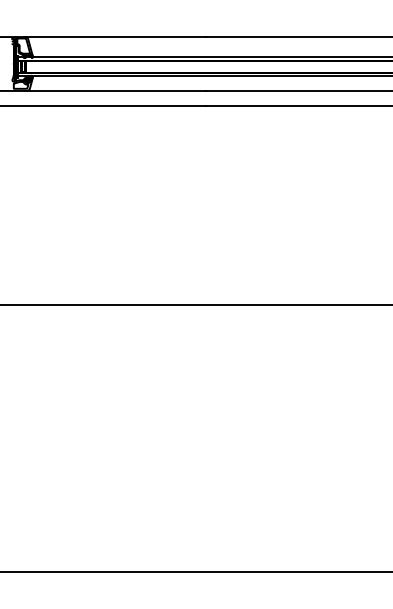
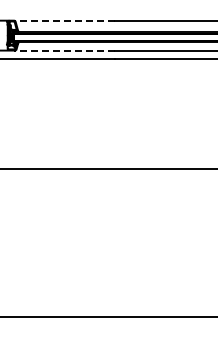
line: (114, 36) -> (63, 20), solid -> dashed
line: (114, 90) -> (63, 50), solid -> dashed

